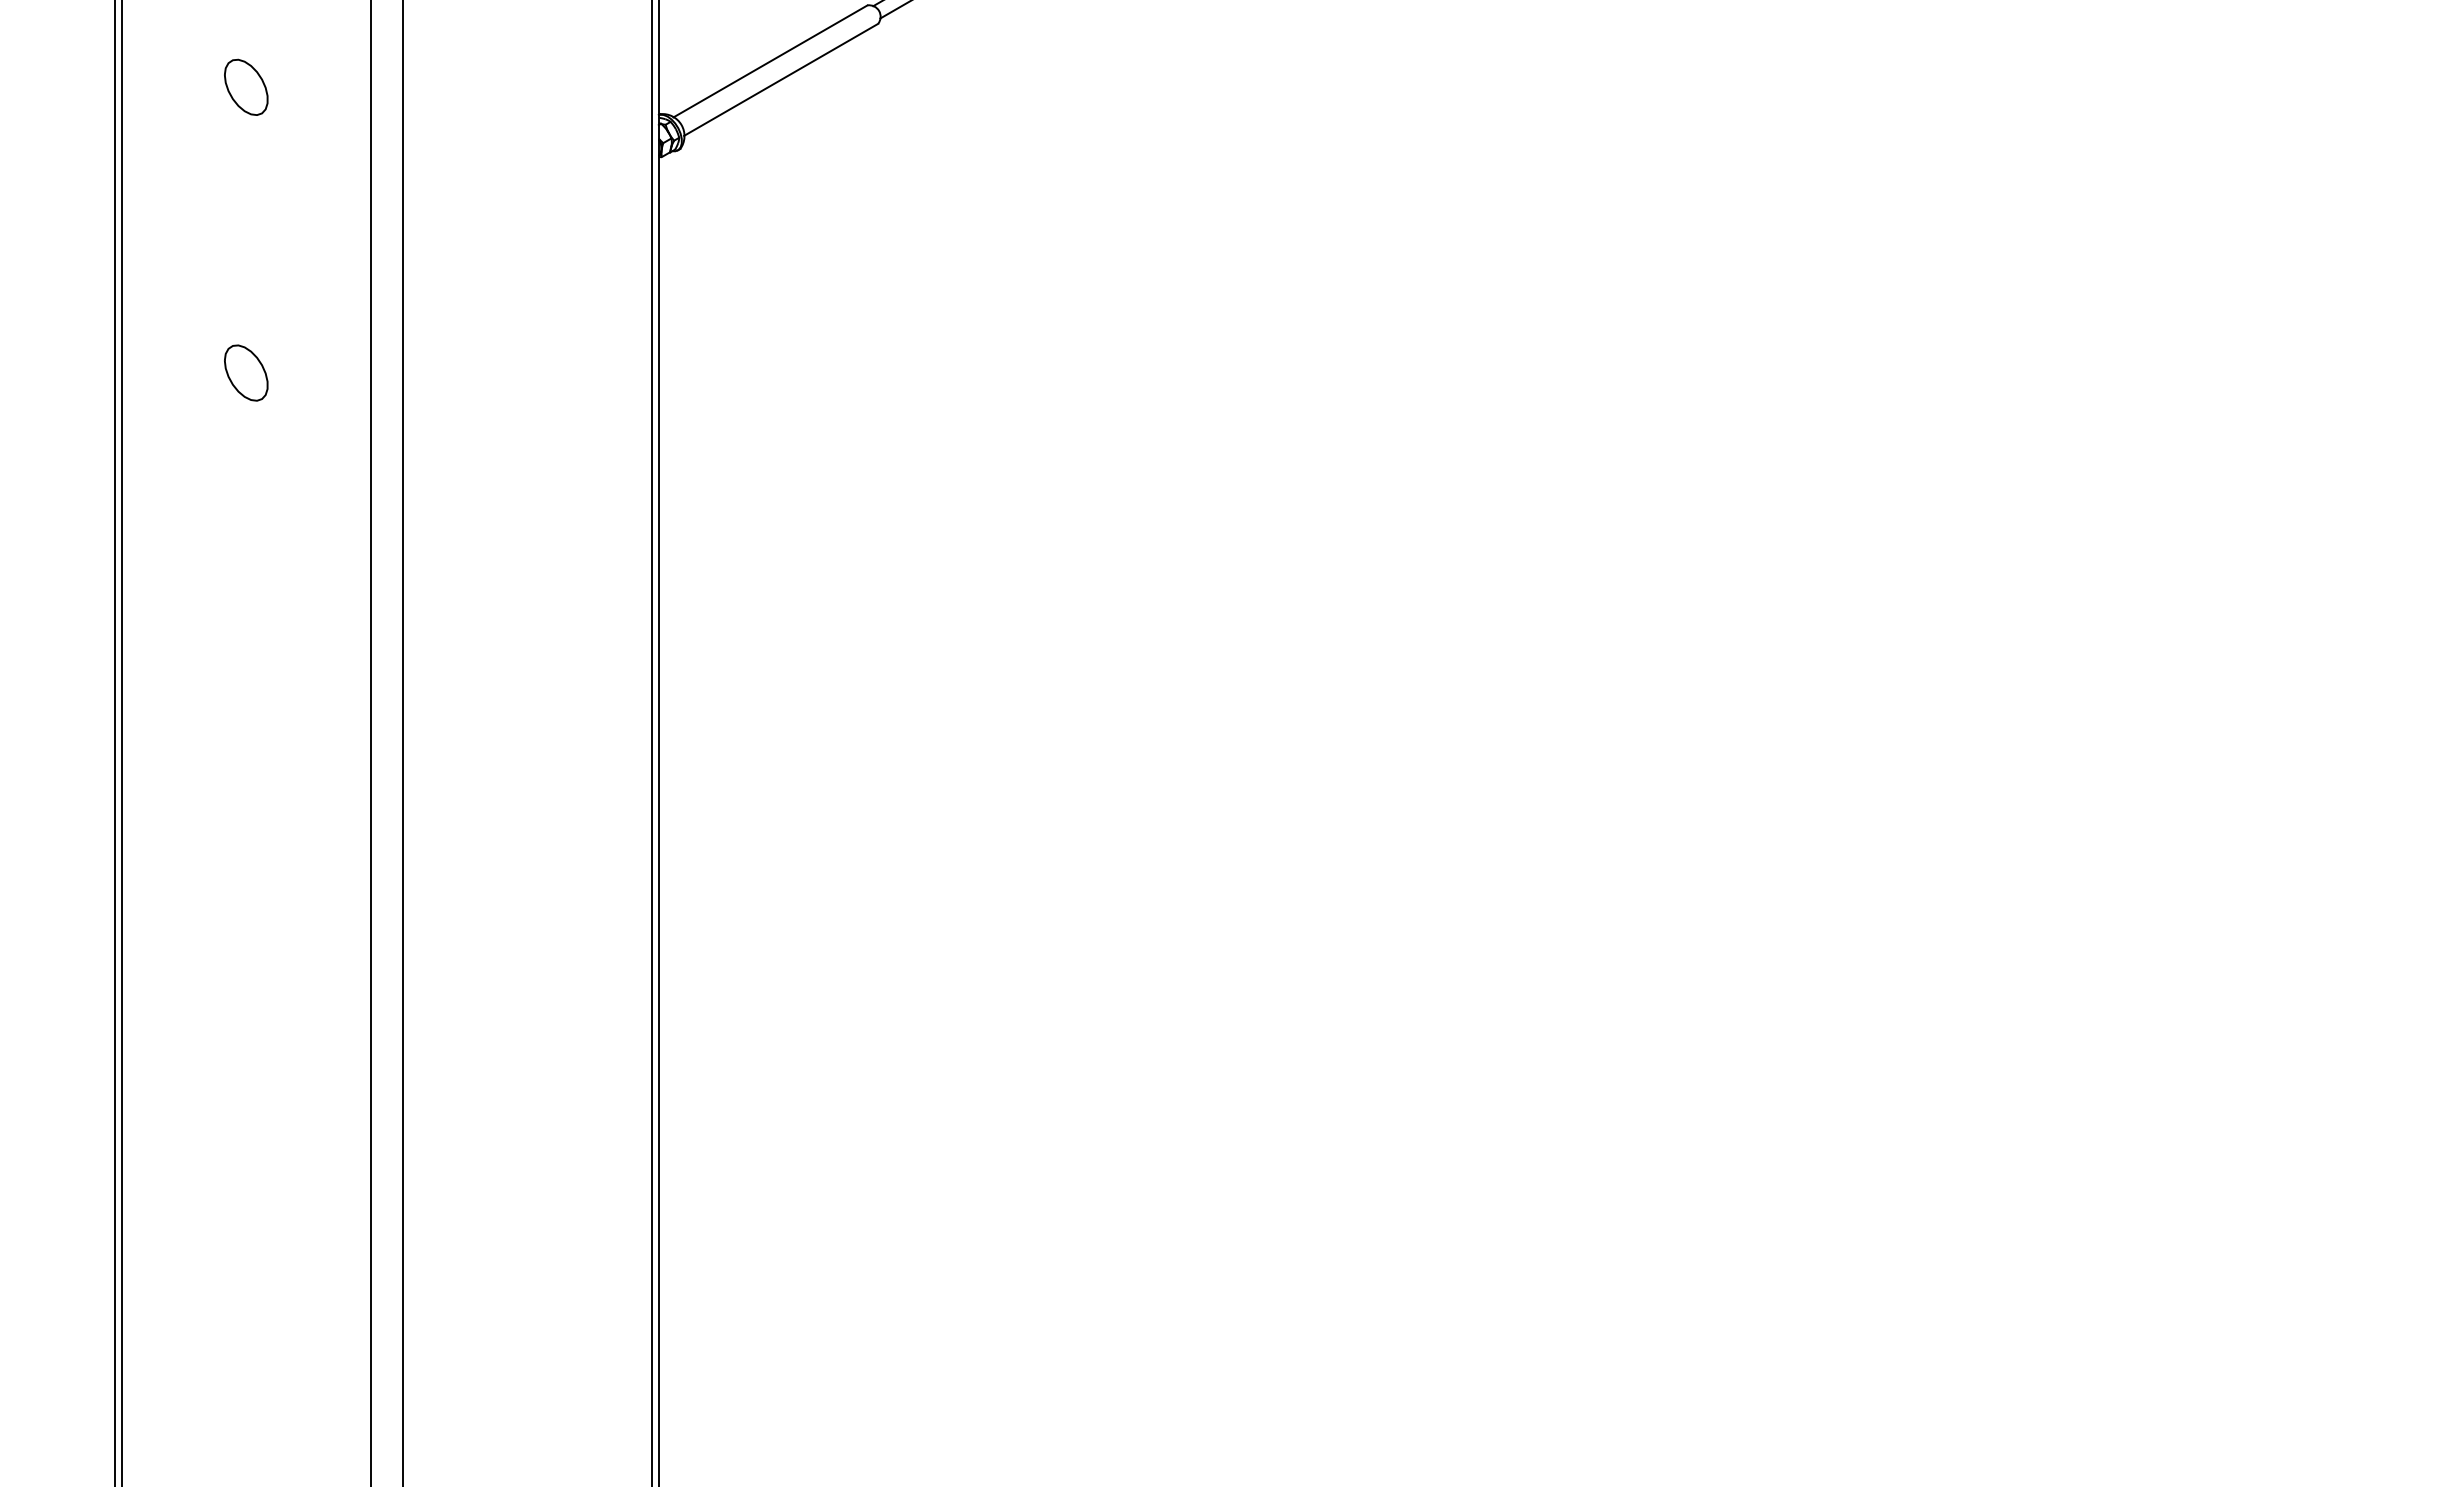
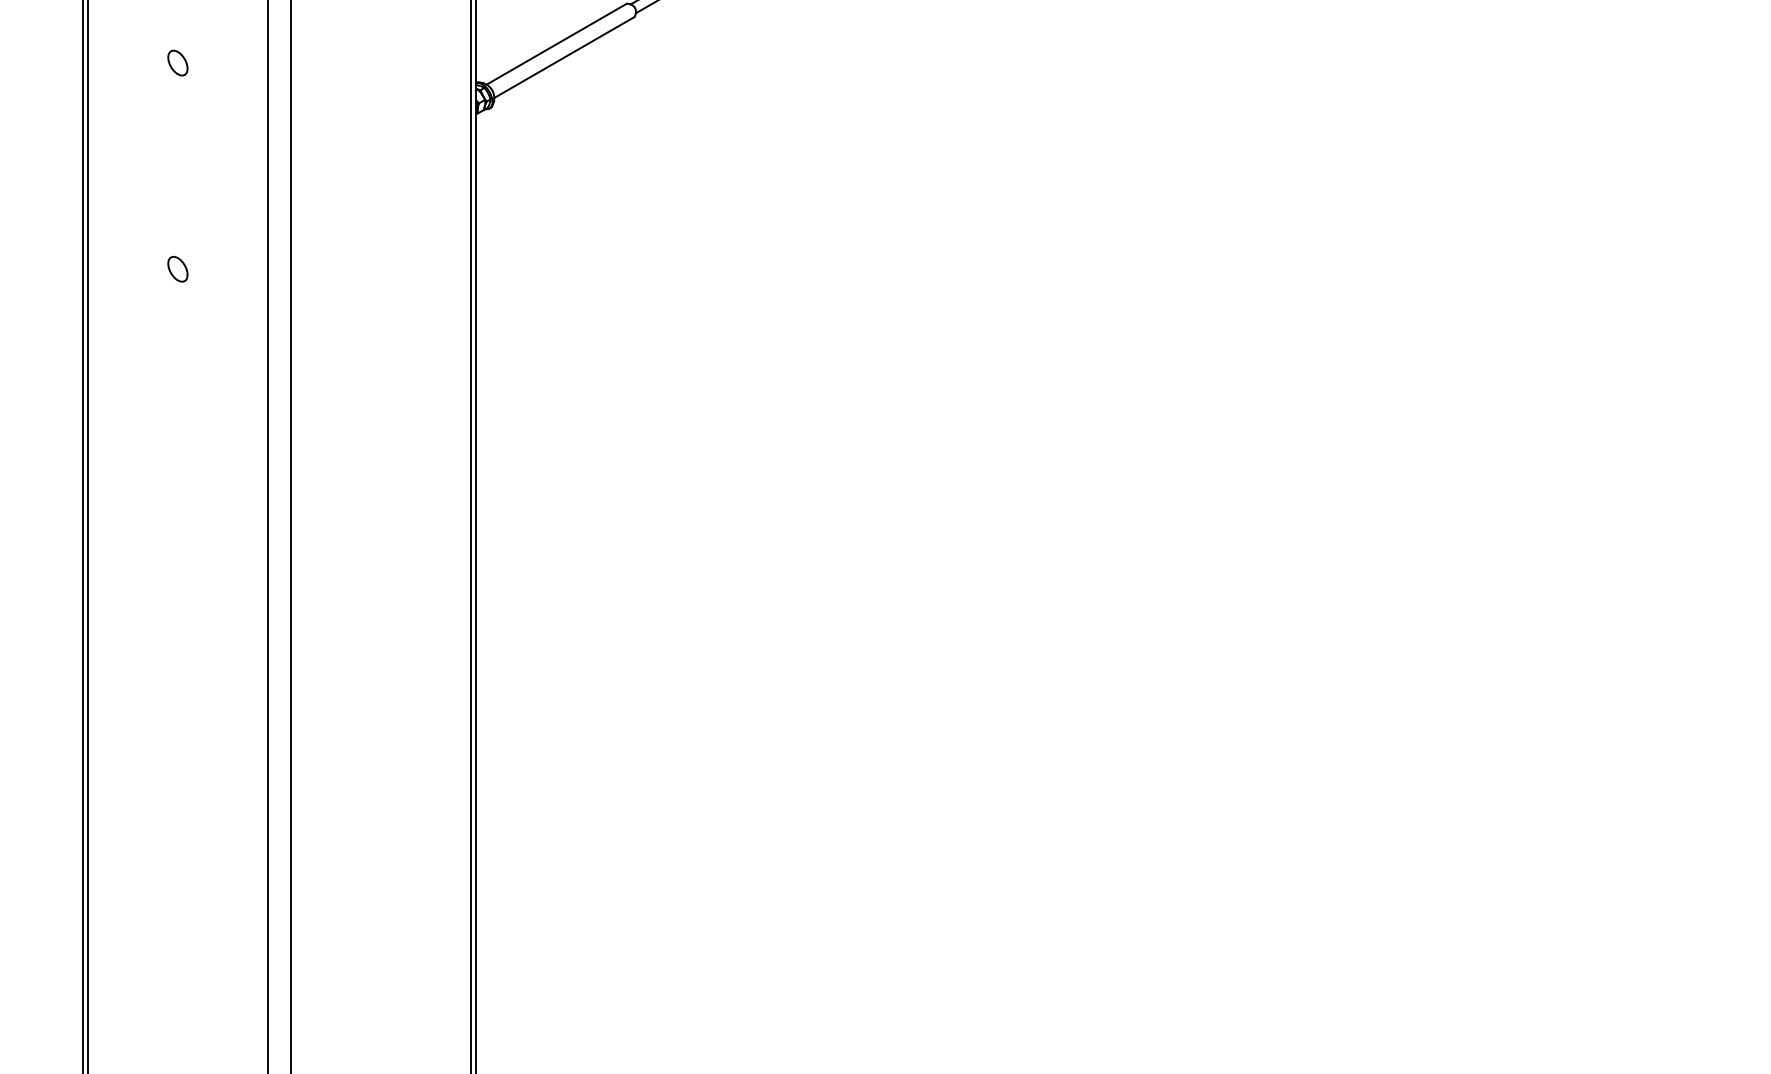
part: (246, 87) -> (178, 63), size x0.62
part: (246, 372) -> (178, 269), size x0.62

